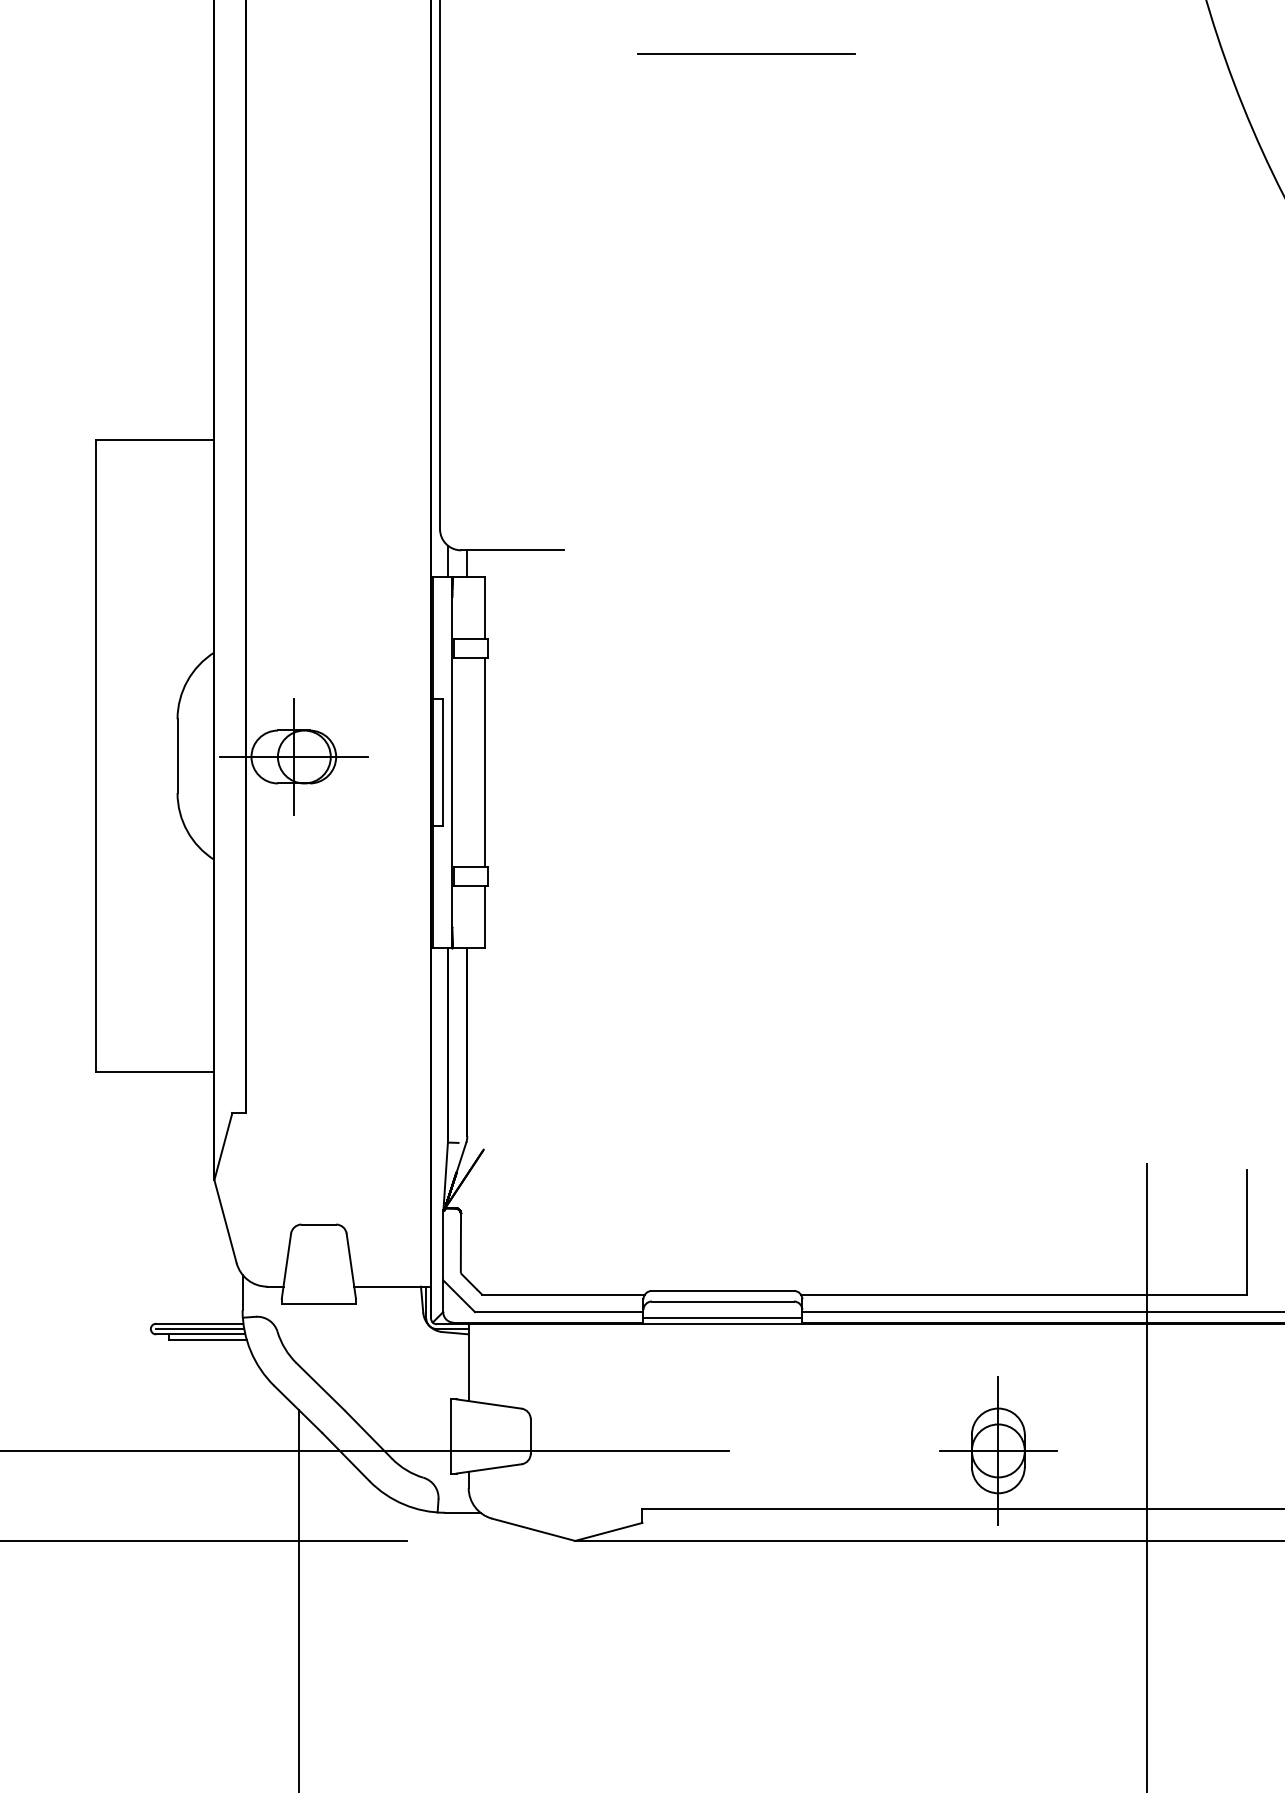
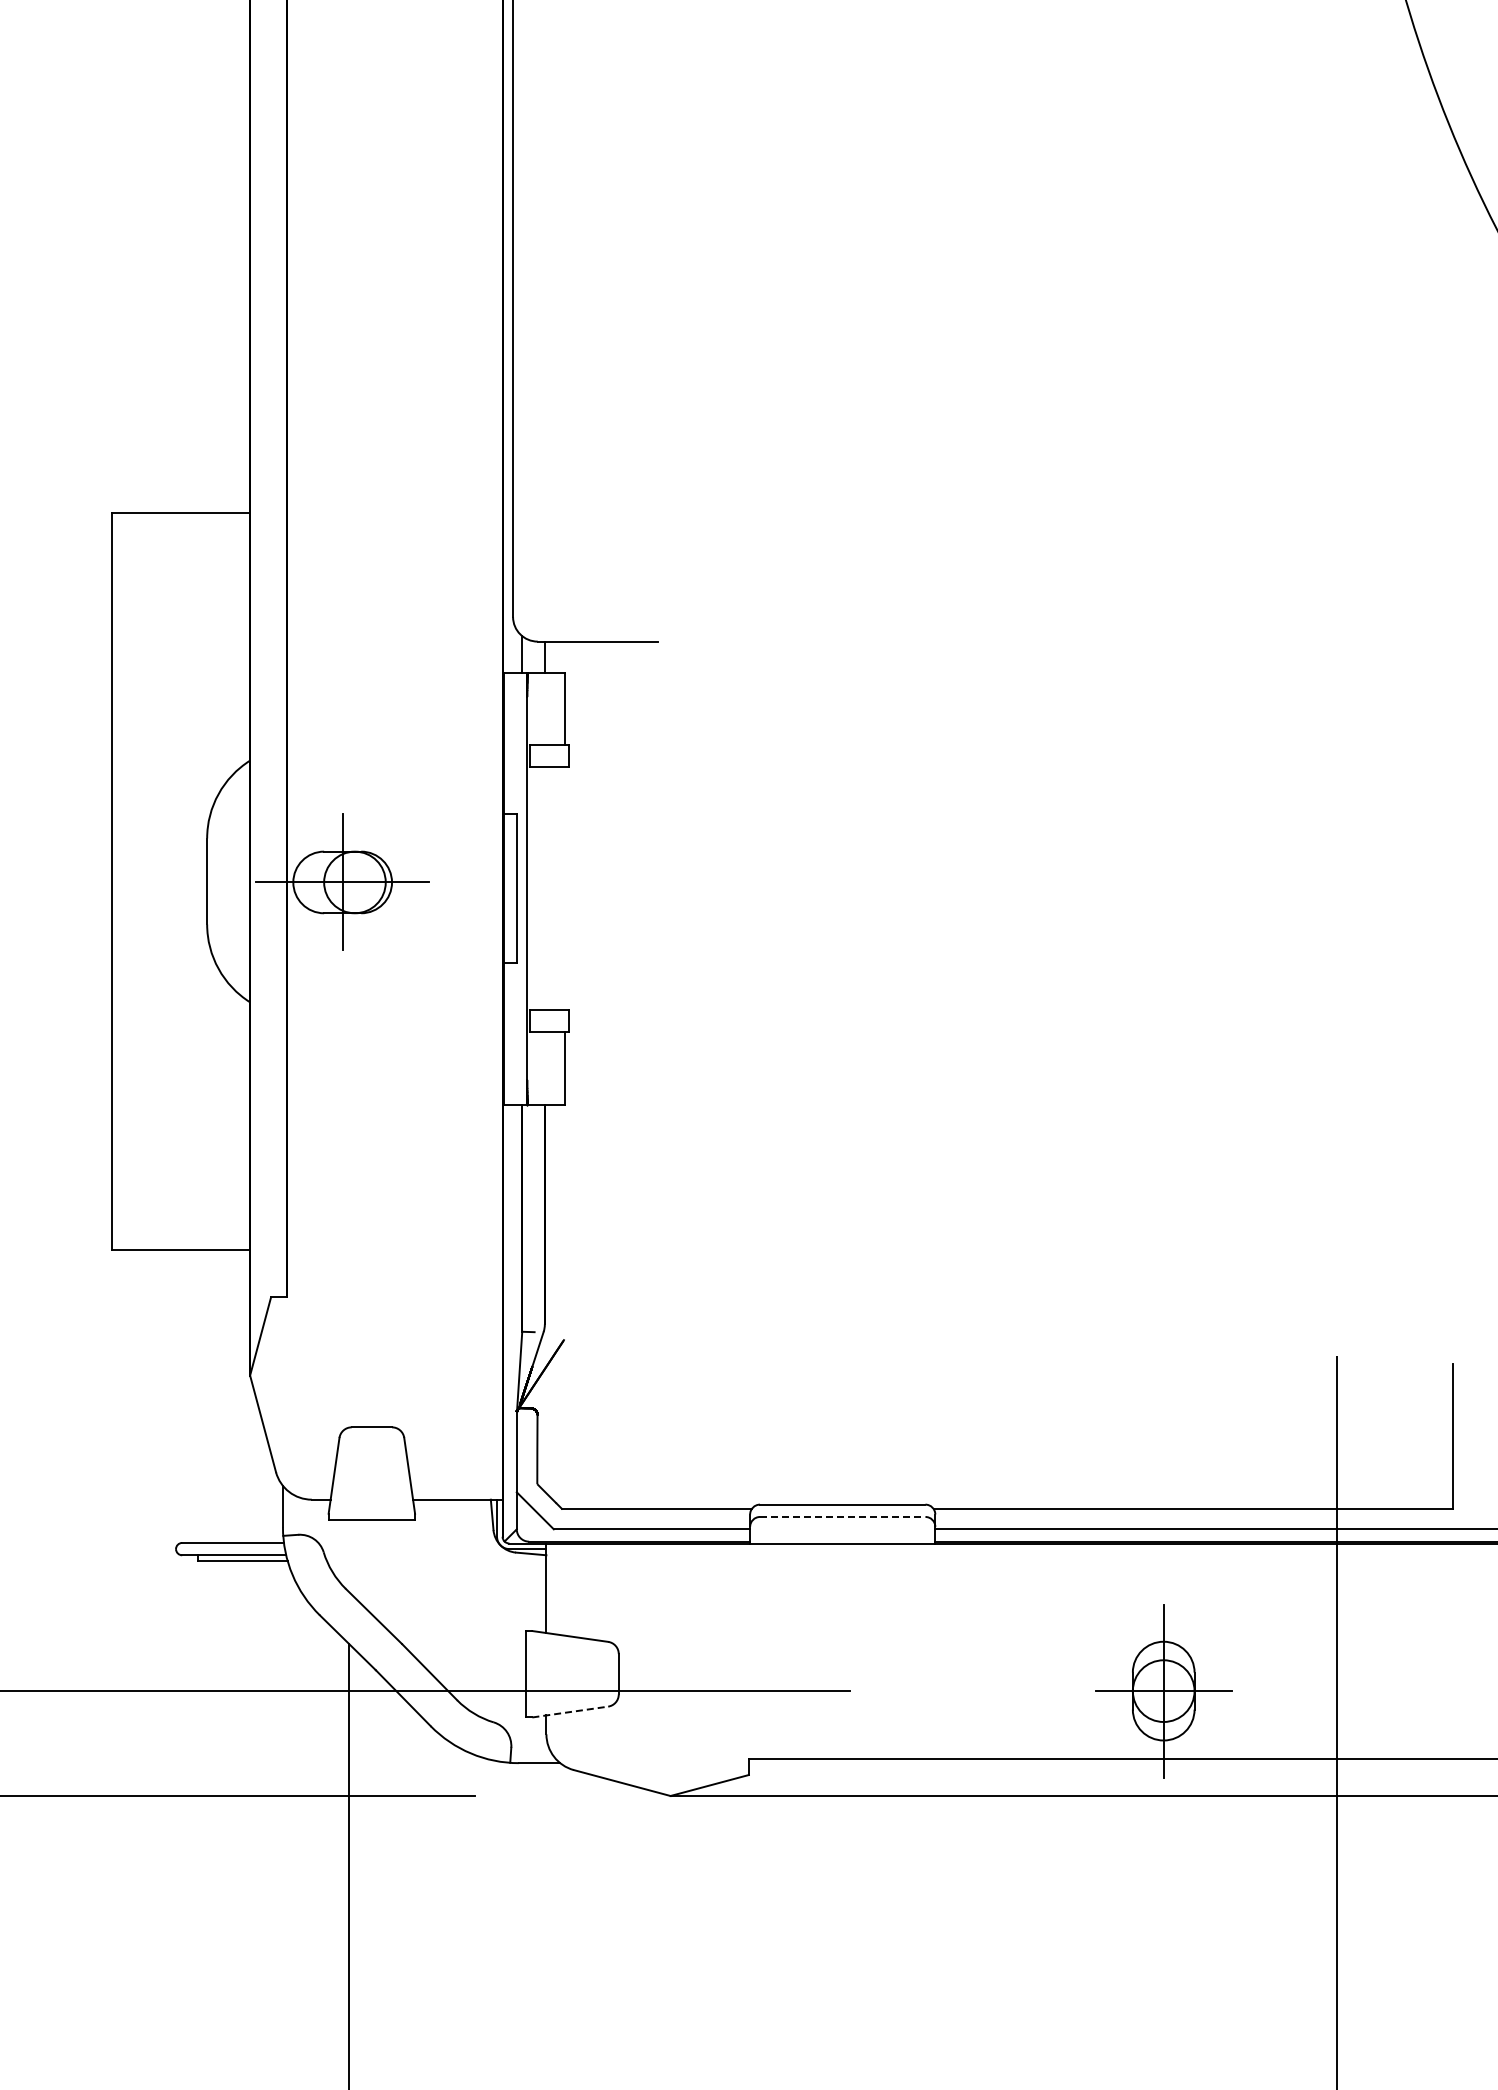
line: (745, 53) -> (869, 62), removed
line: (485, 762) -> (565, 888), removed
line: (722, 1301) -> (842, 1516), solid -> dashed
line: (722, 1318) -> (842, 1536), removed
line: (200, 1329) -> (233, 1549), removed
line: (489, 1468) -> (570, 1711), solid -> dashed

